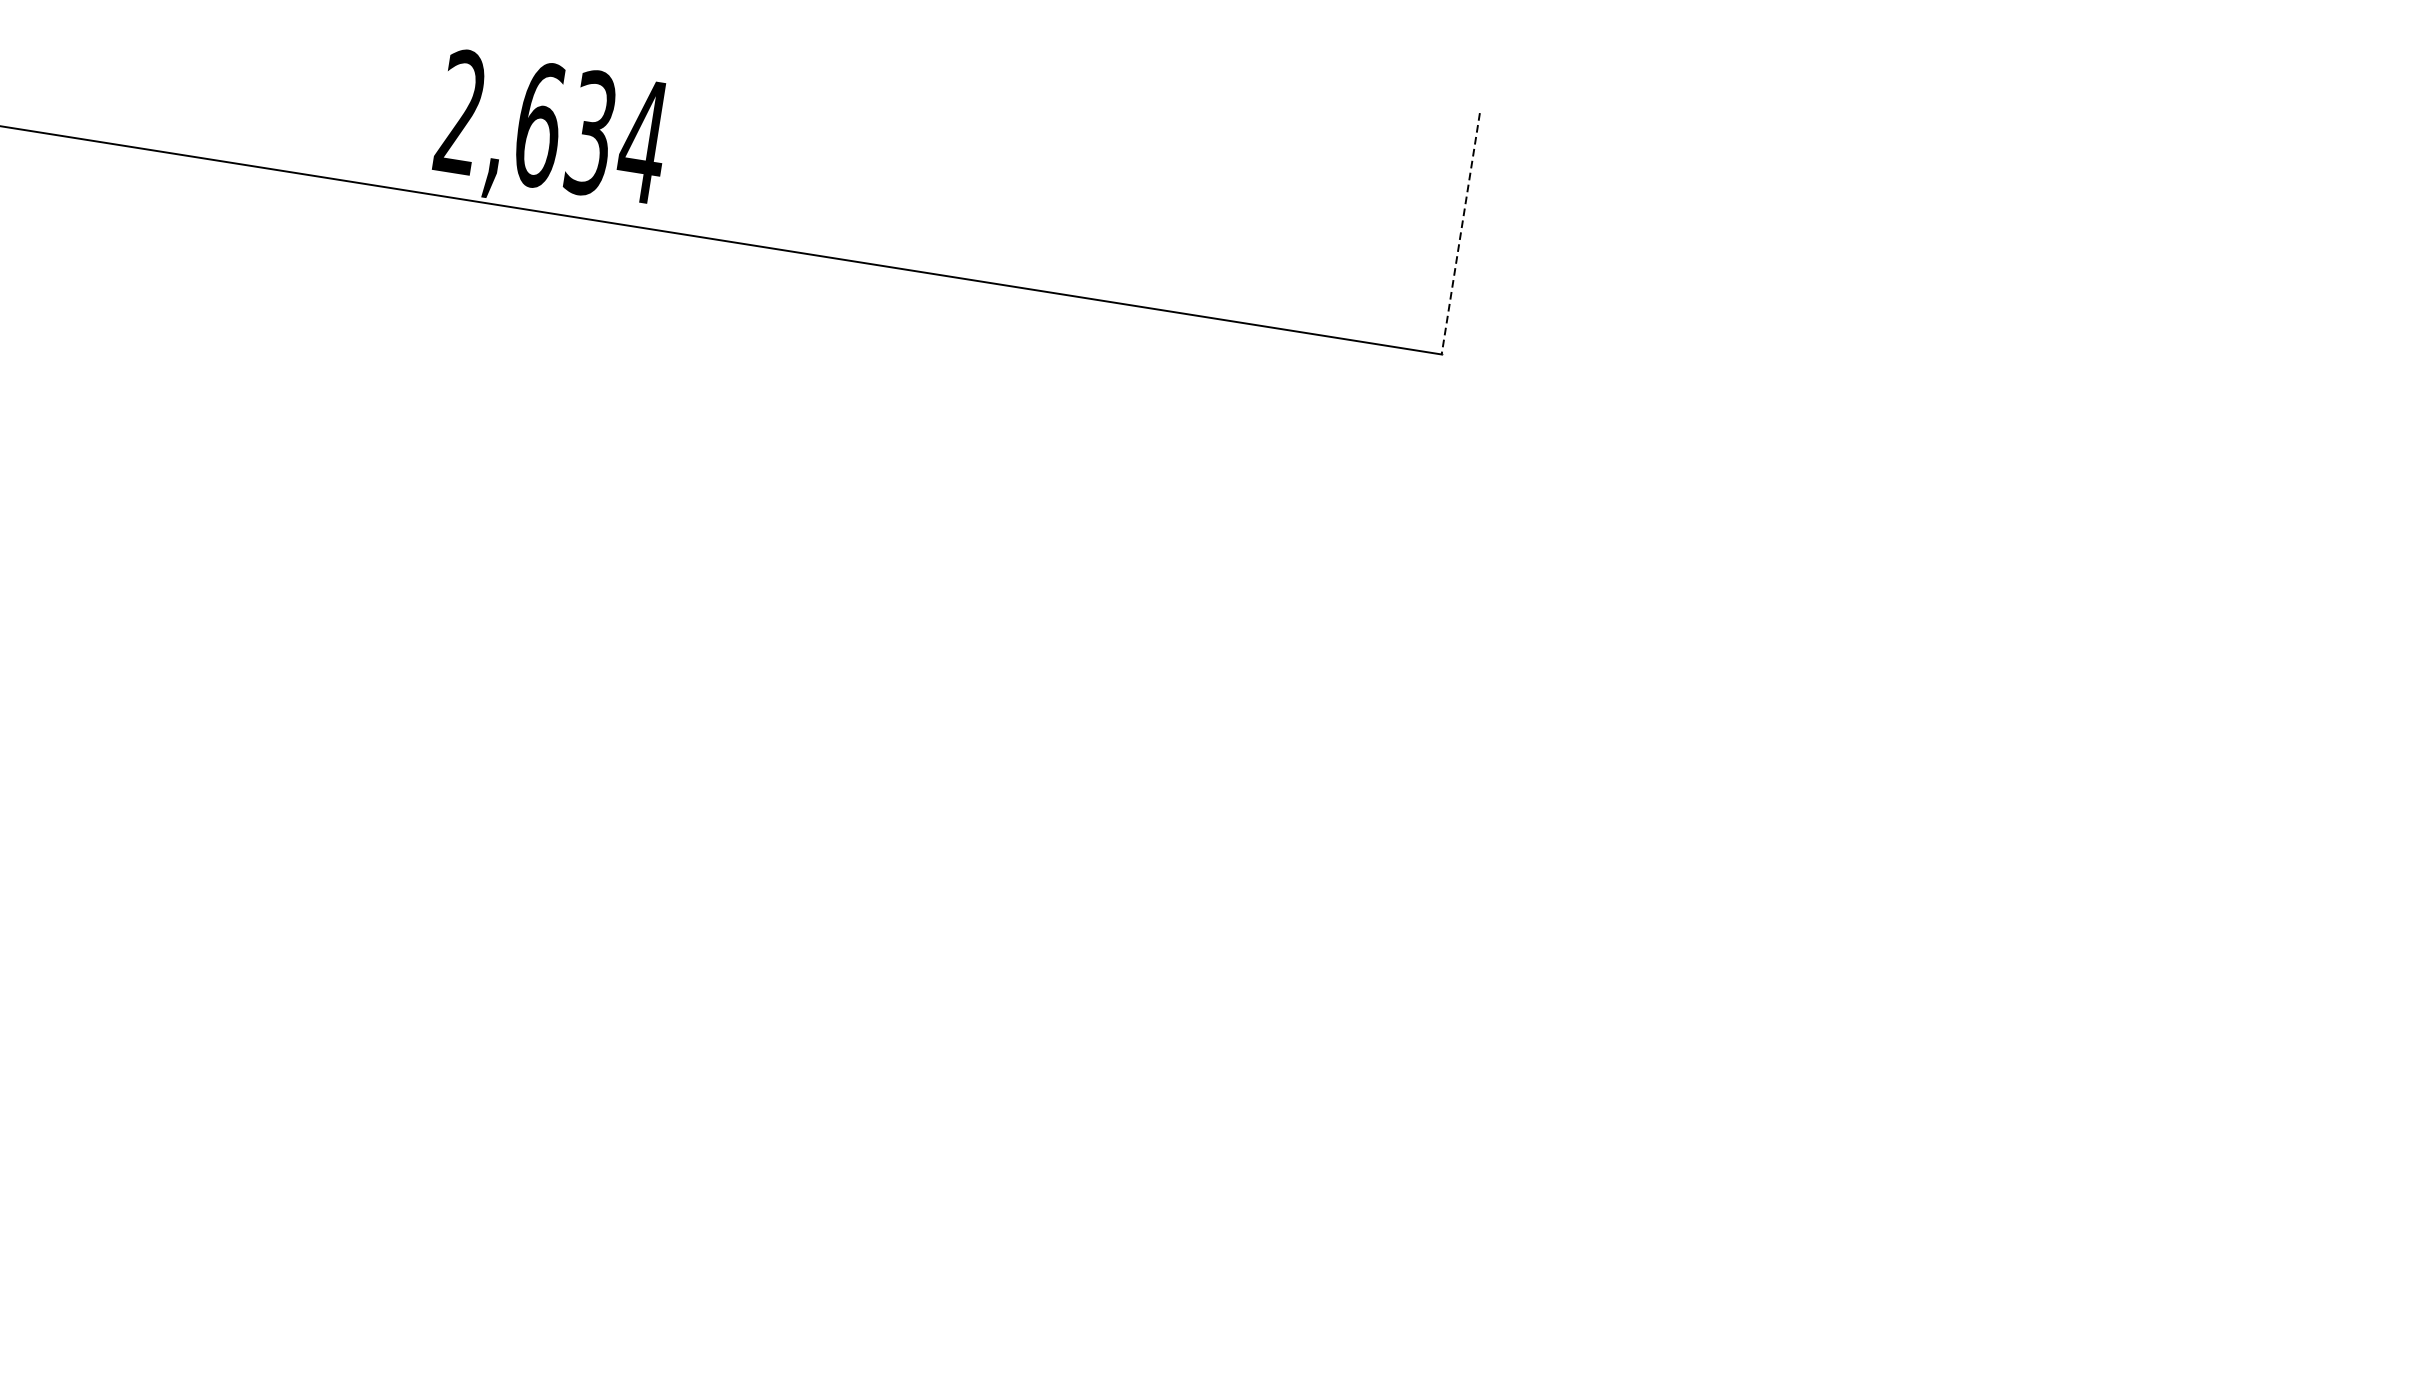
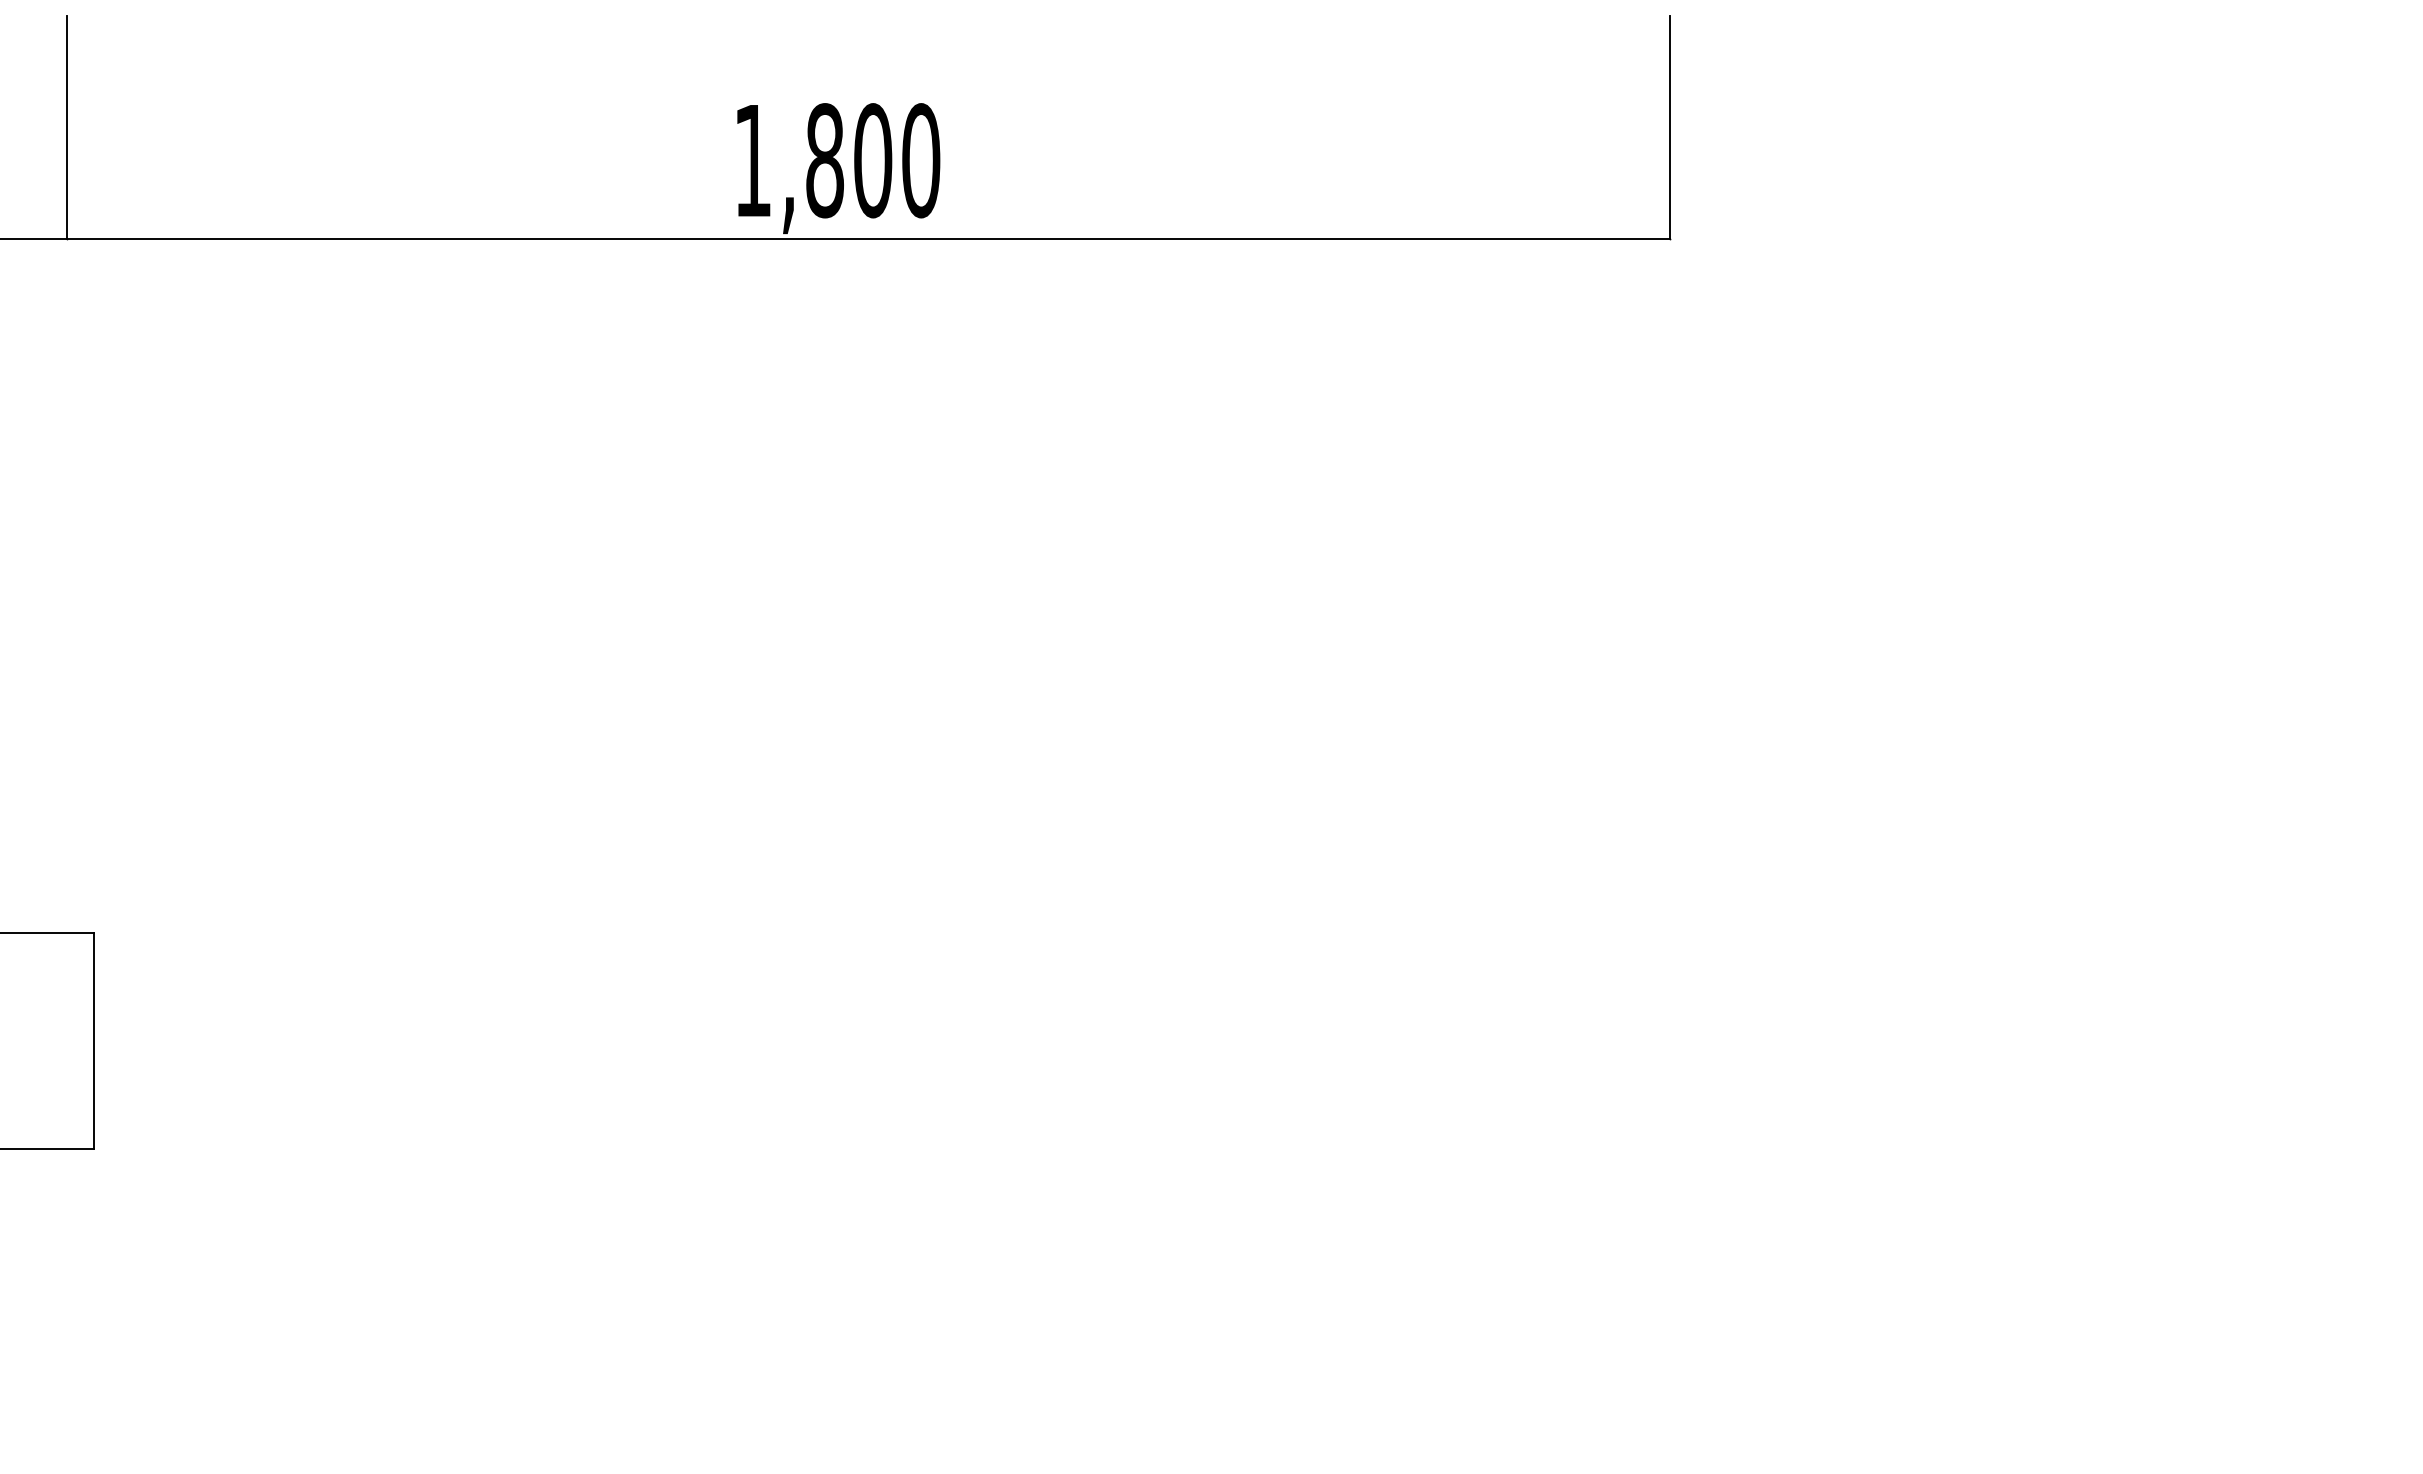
text: (552, 126) -> (837, 160), 2,634 -> 1,800
line: (1460, 233) -> (1669, 127), dashed -> solid

